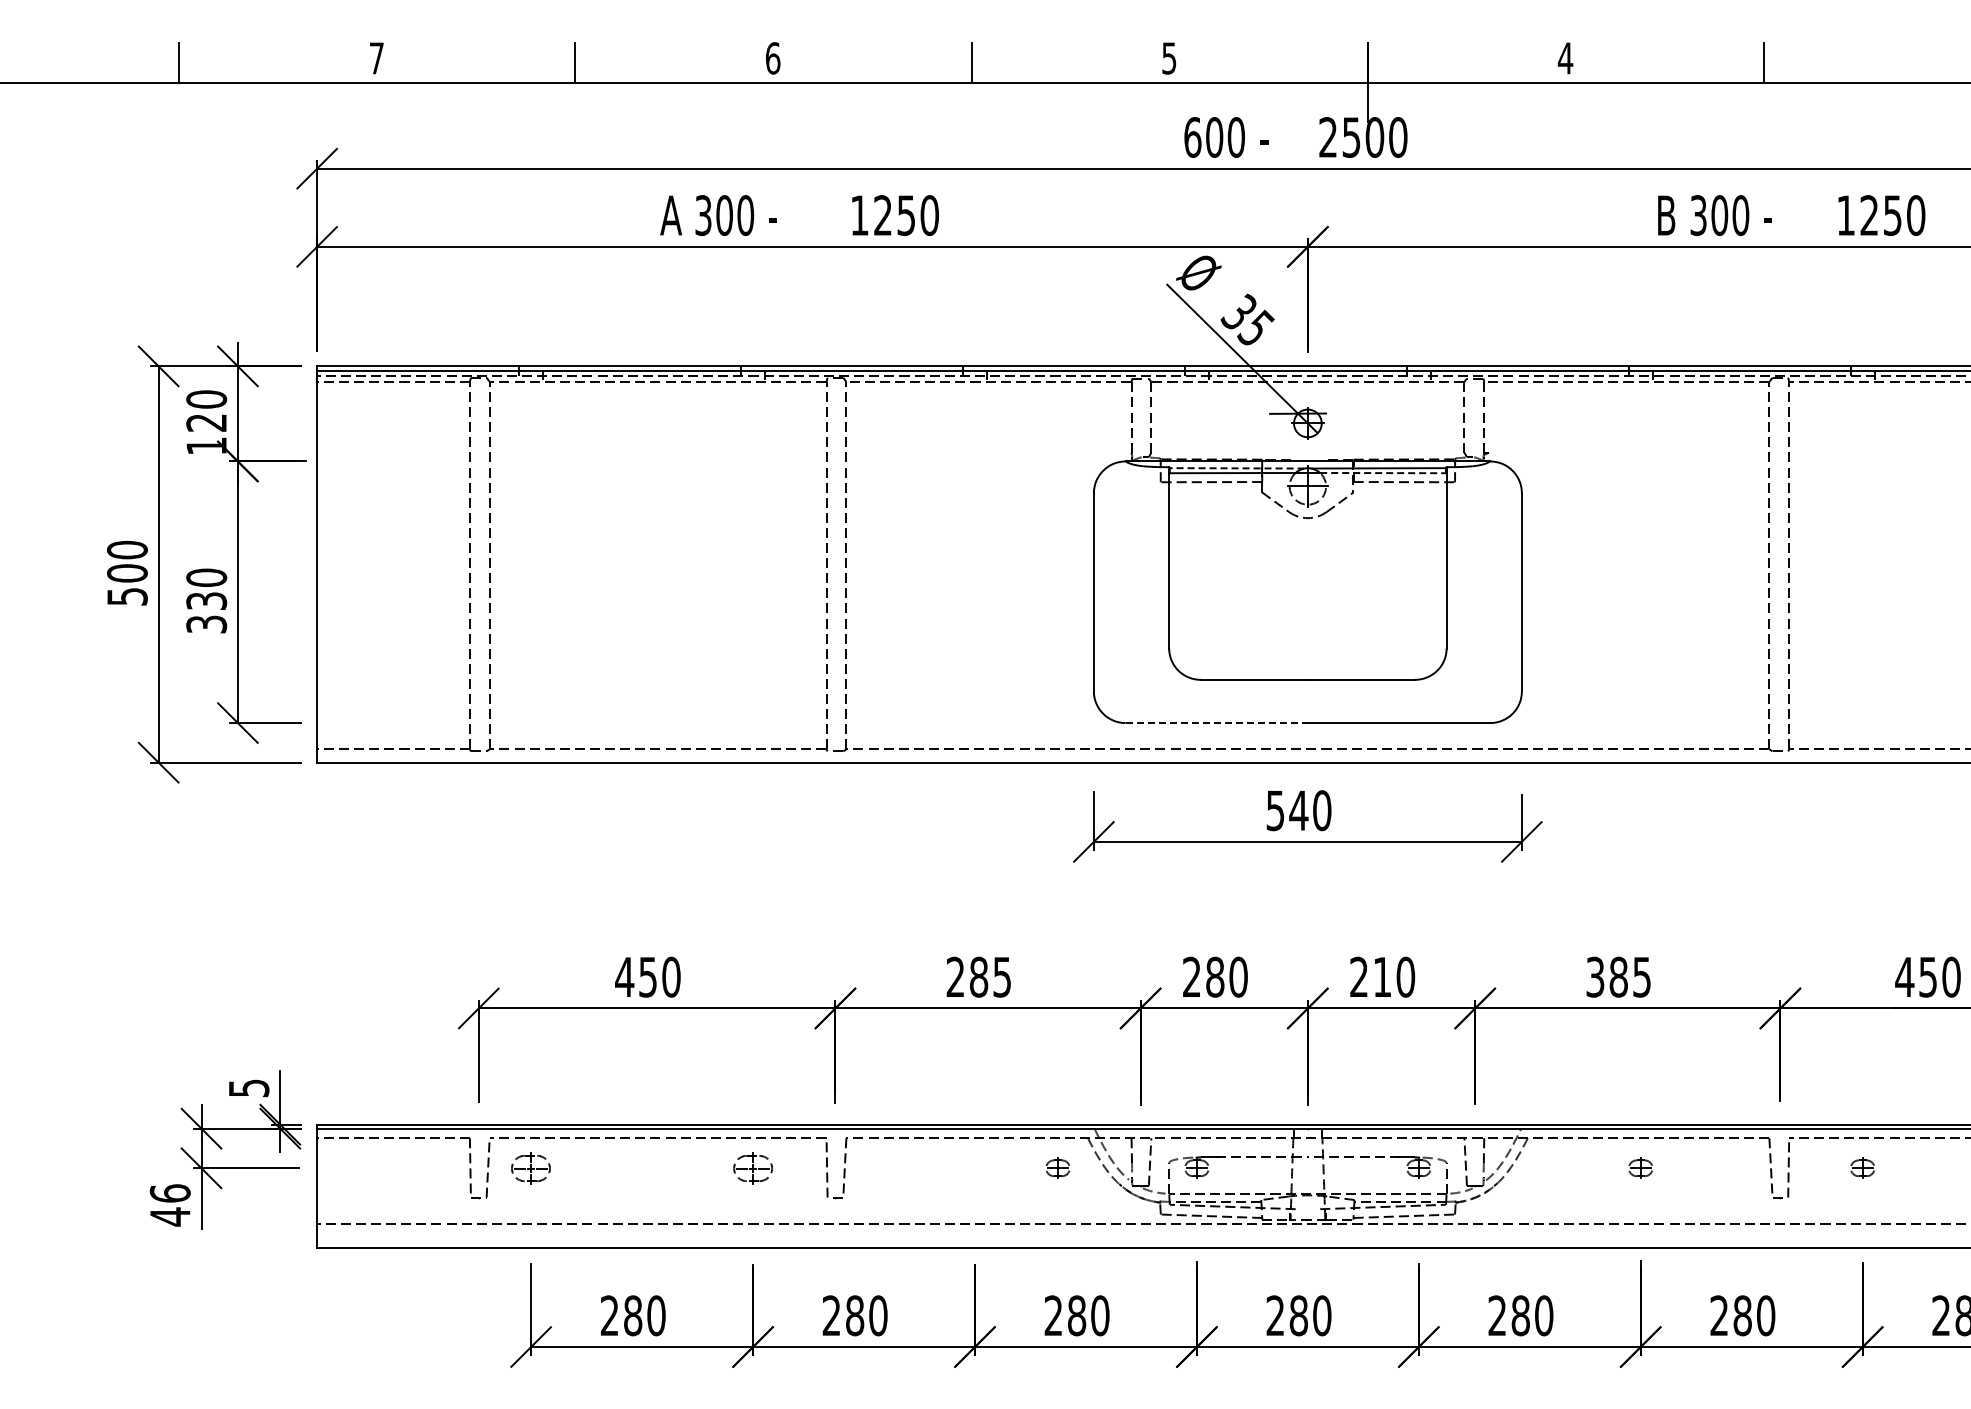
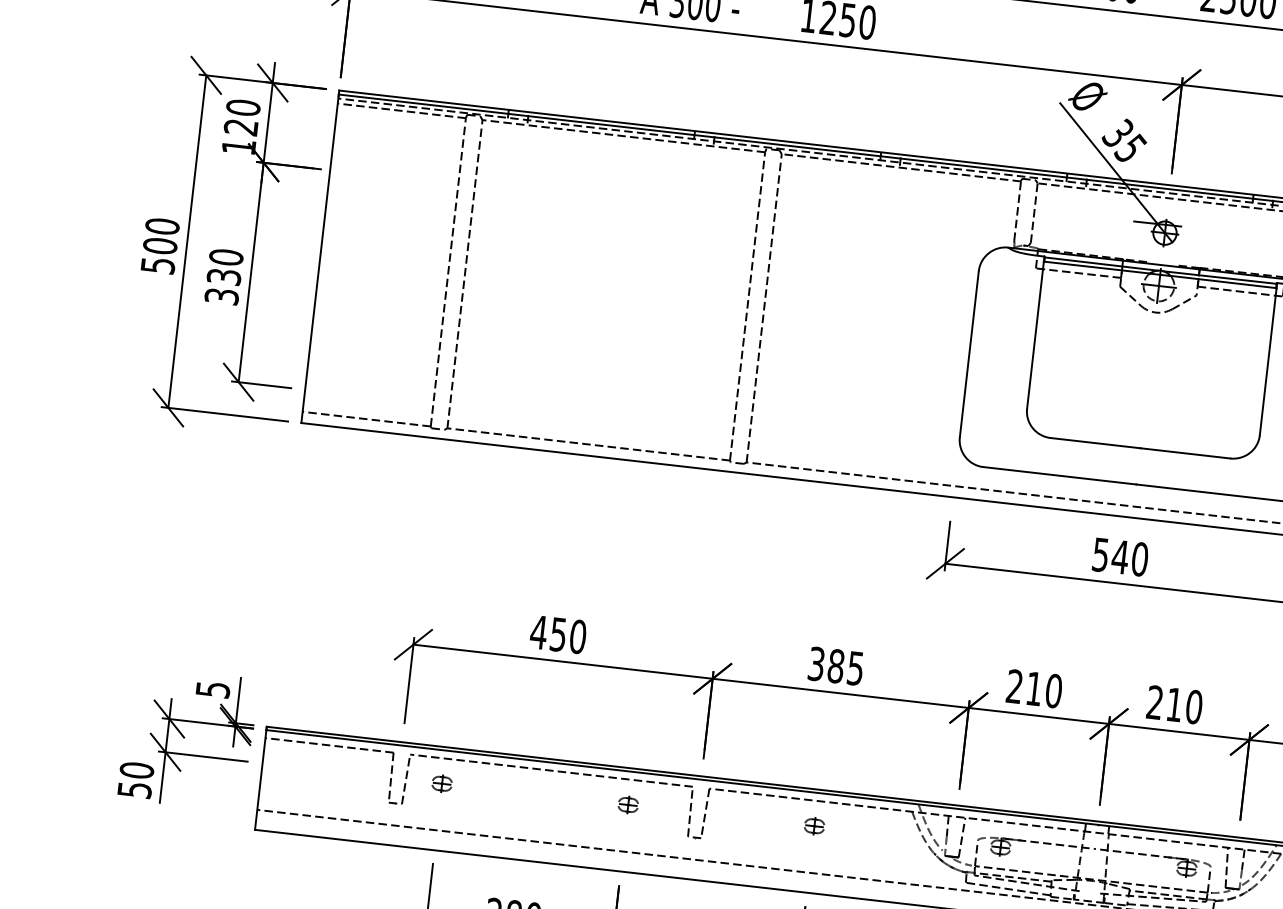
line: (1236, 468) -> (1100, 264), dashed -> solid
line: (1383, 473) -> (1223, 282), dashed -> solid
line: (1217, 723) -> (1060, 476), dashed -> solid
text: (1215, 976) -> (1034, 688), 280 -> 210
text: (955, 977) -> (816, 664), 285 -> 385
part: (531, 1167) -> (442, 783), size x0.62
part: (752, 1167) -> (627, 804), size x0.62
part: (1057, 1167) -> (814, 825), moved
text: (169, 1205) -> (135, 780), 46 -> 50

